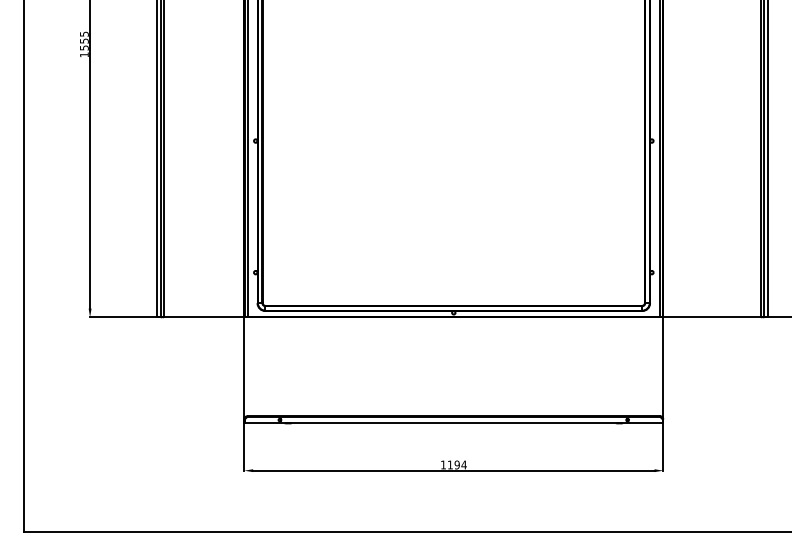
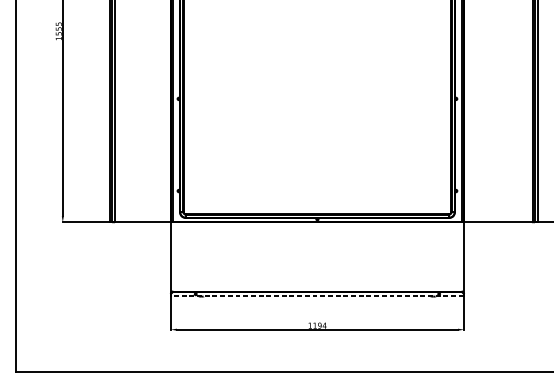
line: (453, 423) -> (317, 296), solid -> dashed

